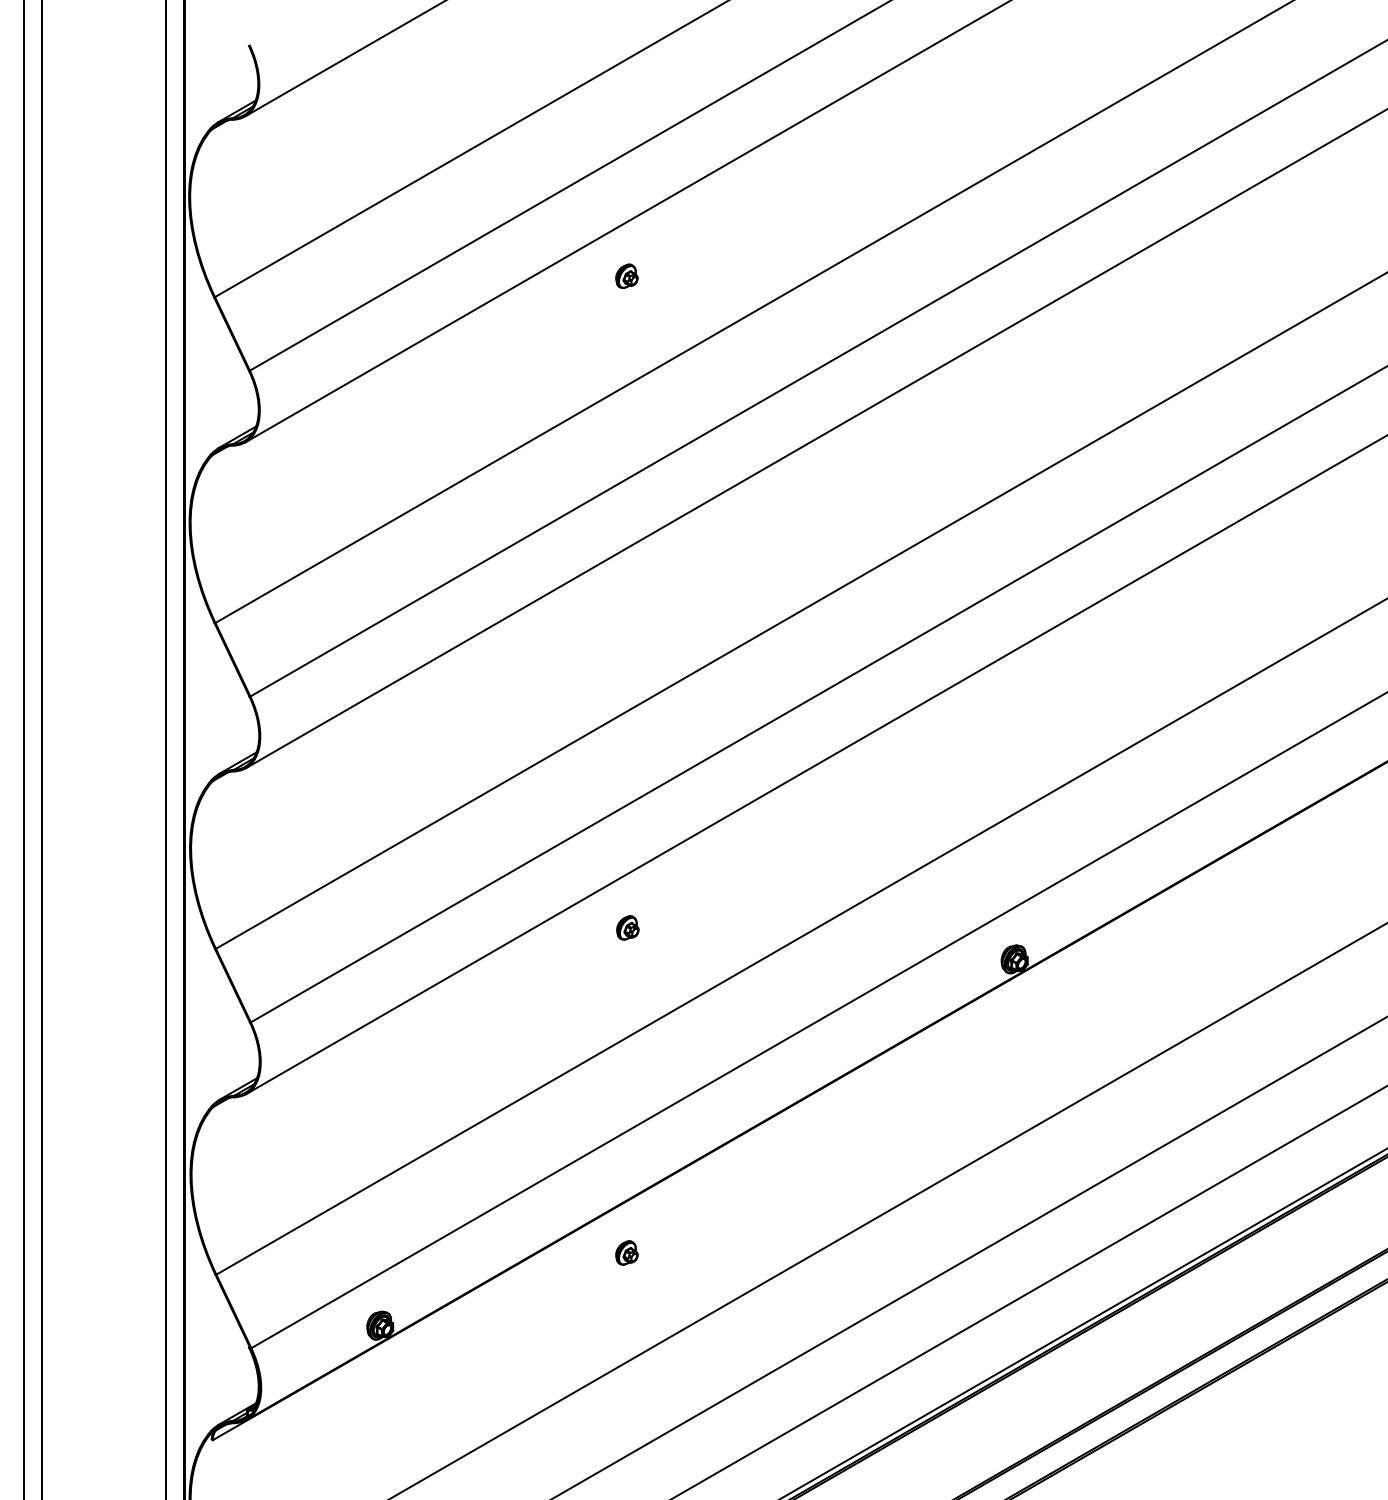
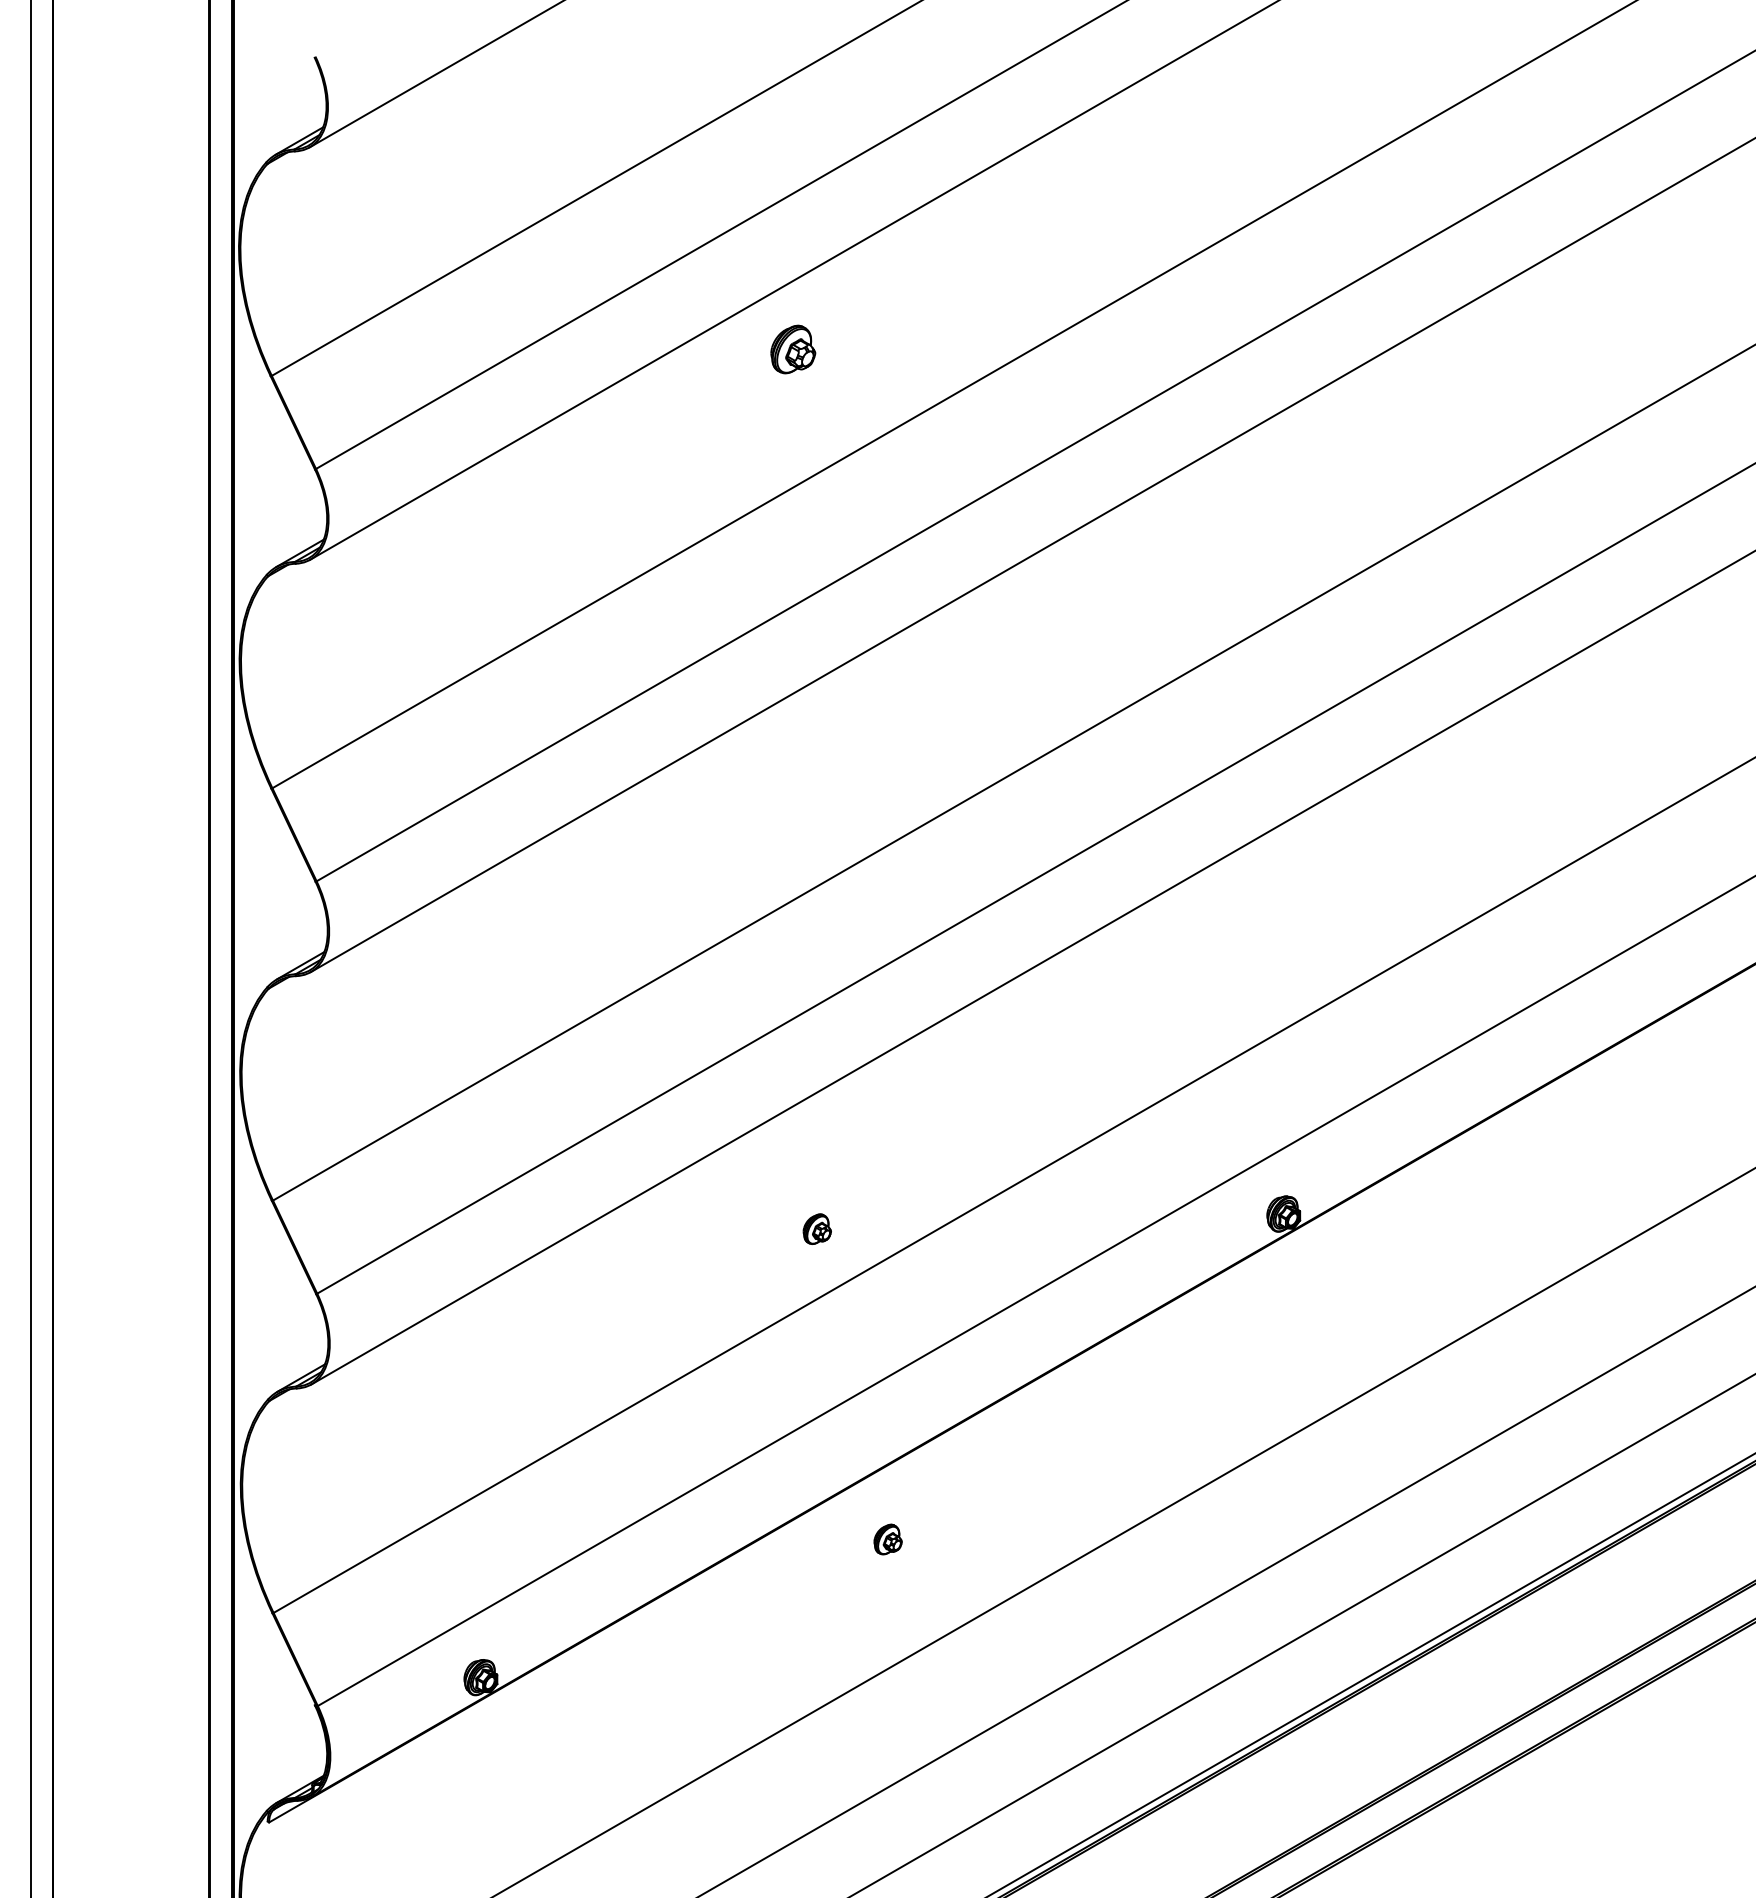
part: (626, 276) -> (792, 349), size x1.6
part: (627, 927) -> (816, 1228), moved
part: (626, 1252) -> (887, 1539), moved

